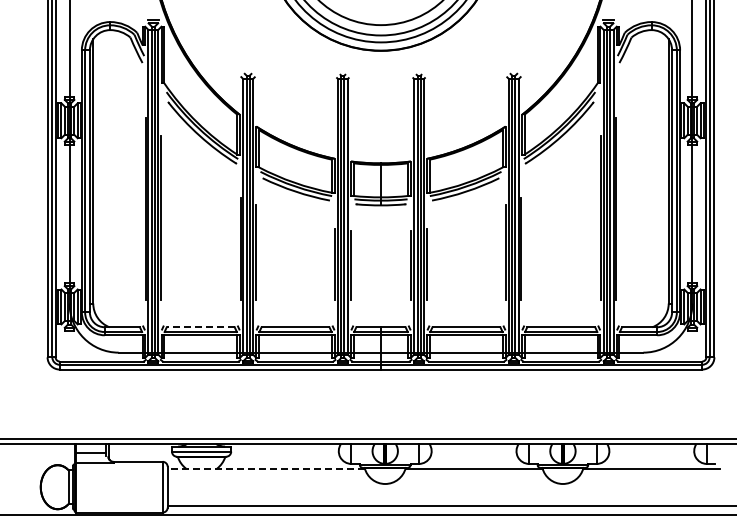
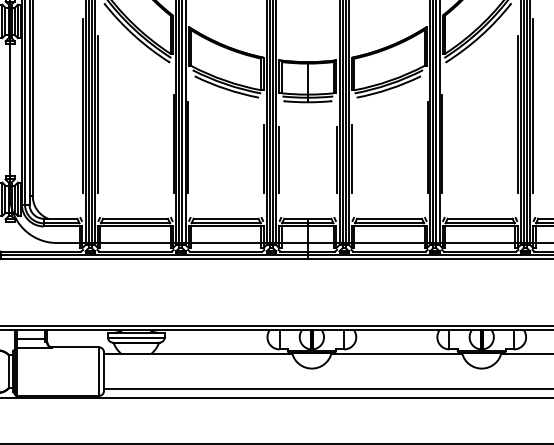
line: (200, 327) -> (135, 219), dashed -> solid
line: (266, 468) -> (198, 353), dashed -> solid

